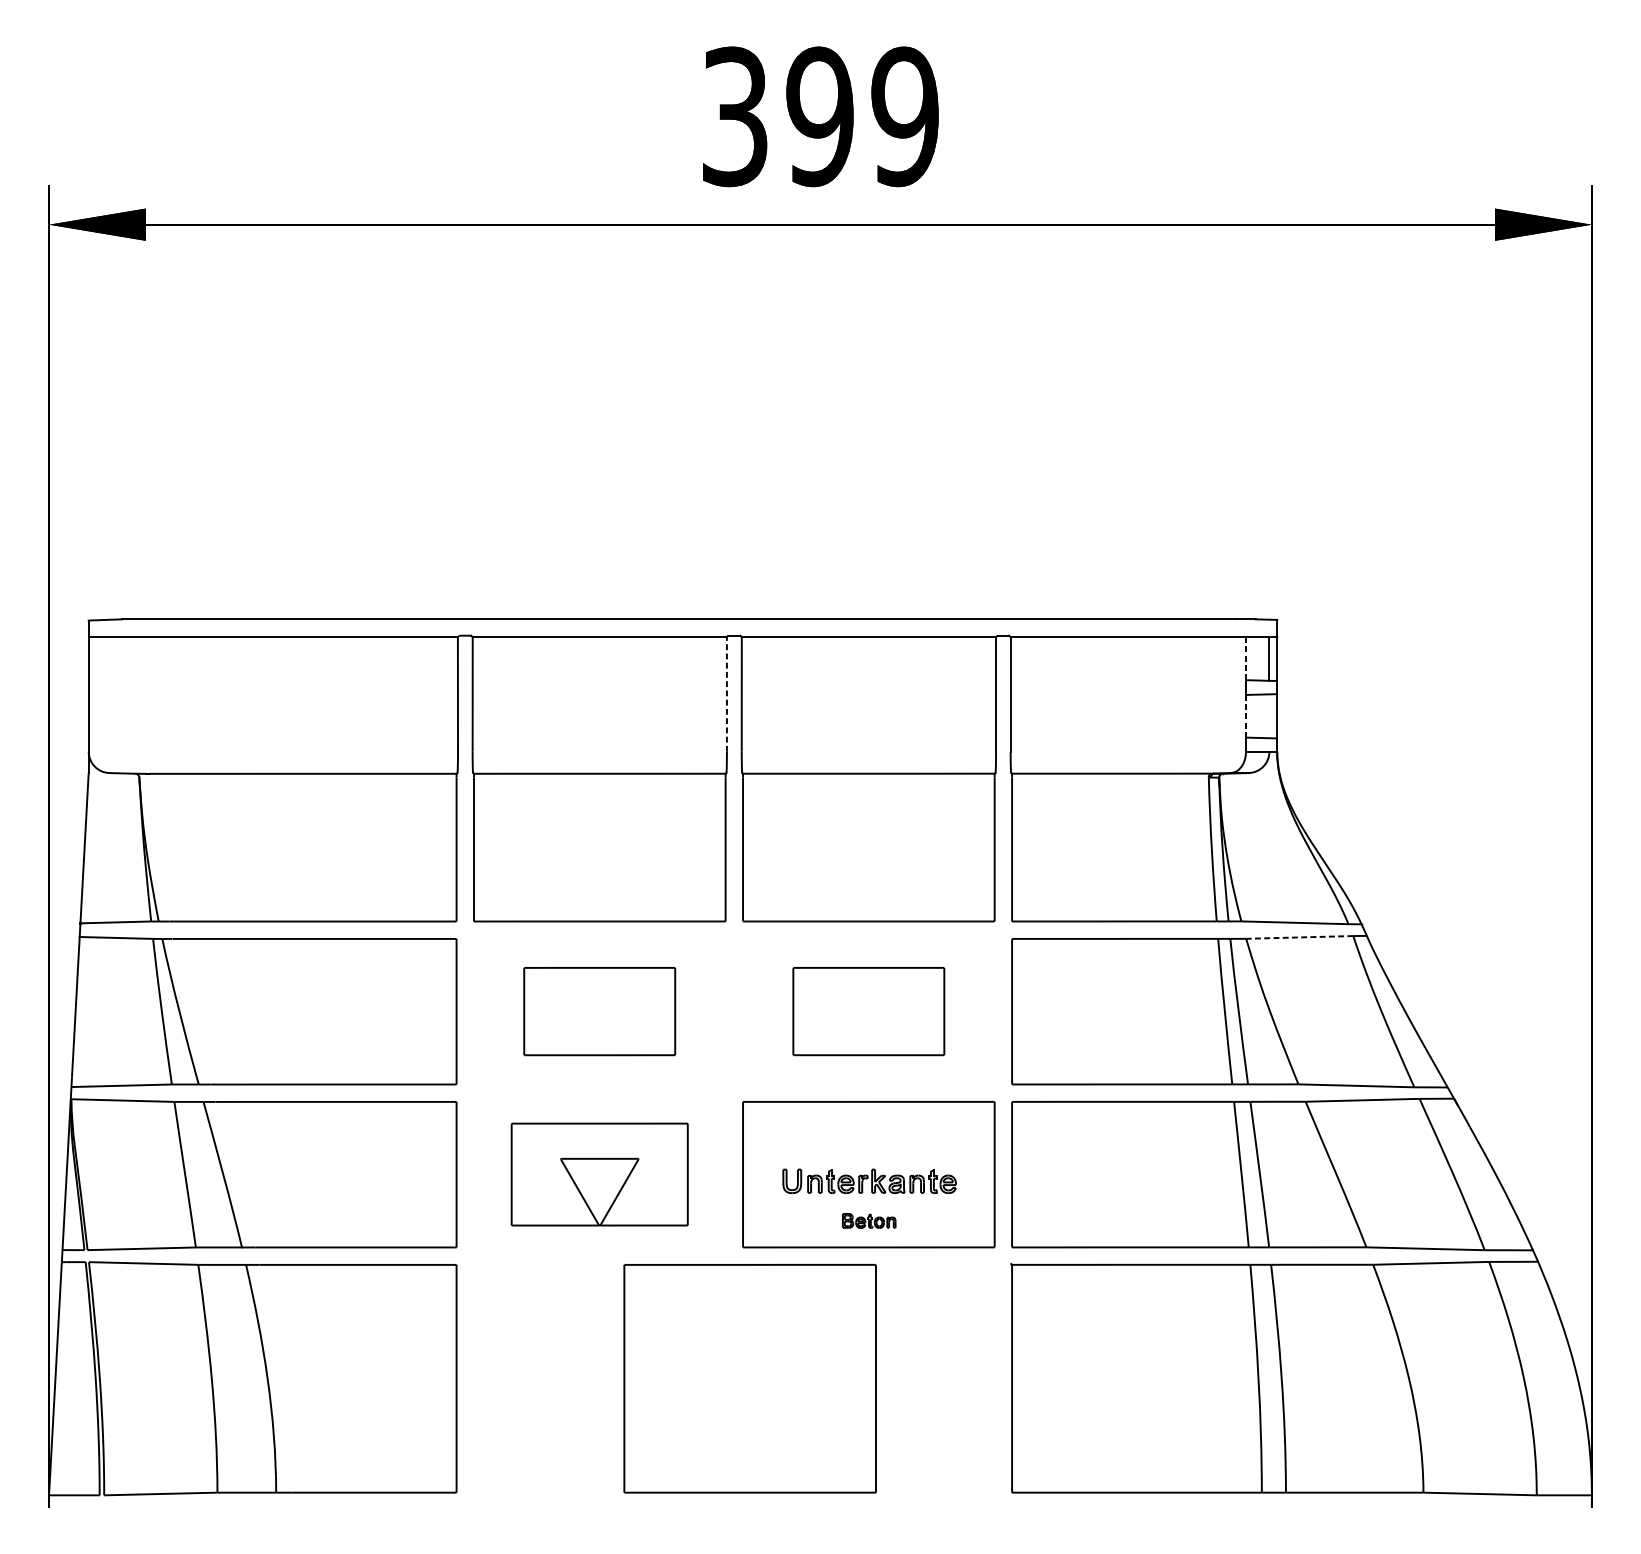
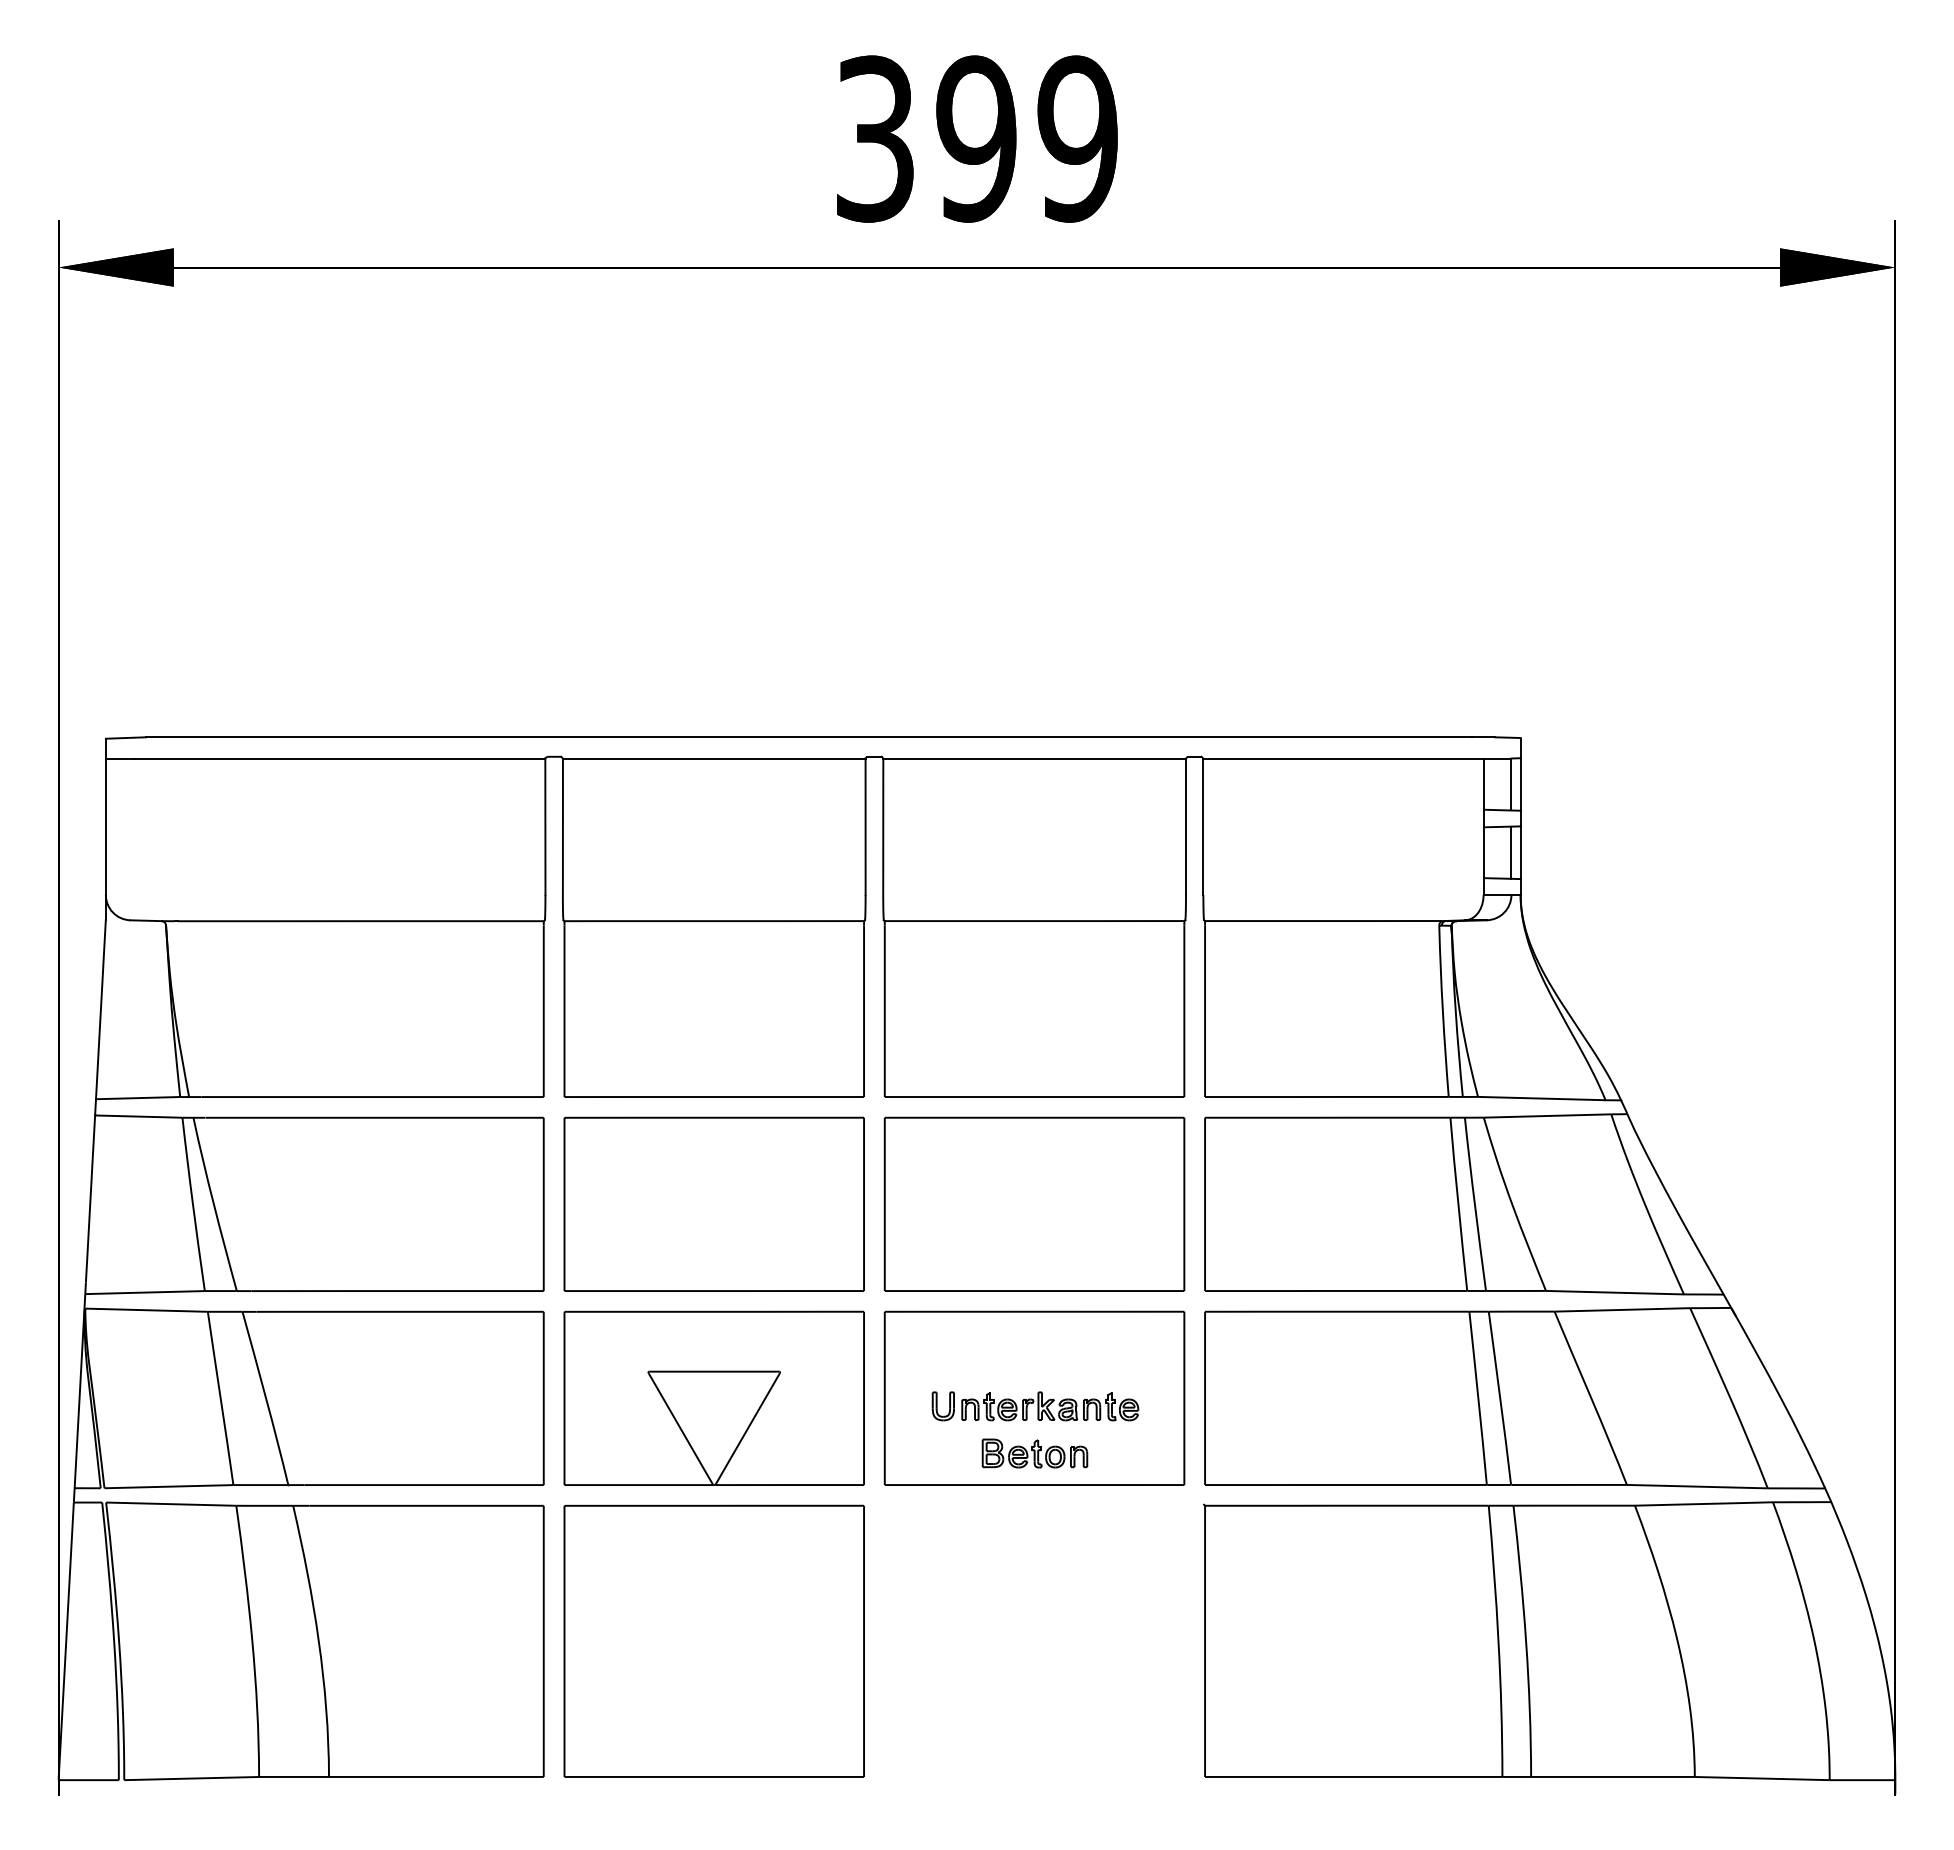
line: (1245, 658) -> (1483, 784), dashed -> solid
line: (726, 694) -> (865, 826), dashed -> solid
line: (1245, 716) -> (1483, 853), dashed -> solid
line: (1269, 716) -> (1511, 852), added
line: (1299, 937) -> (1547, 1115), dashed -> solid
part: (599, 1010) -> (713, 1203), size x1.67
part: (868, 1010) -> (1034, 1203), size x1.67
part: (599, 1173) -> (713, 1397), size x1.43
part: (868, 1220) -> (1034, 1453), size x1.67
part: (749, 1378) -> (713, 1640), moved

